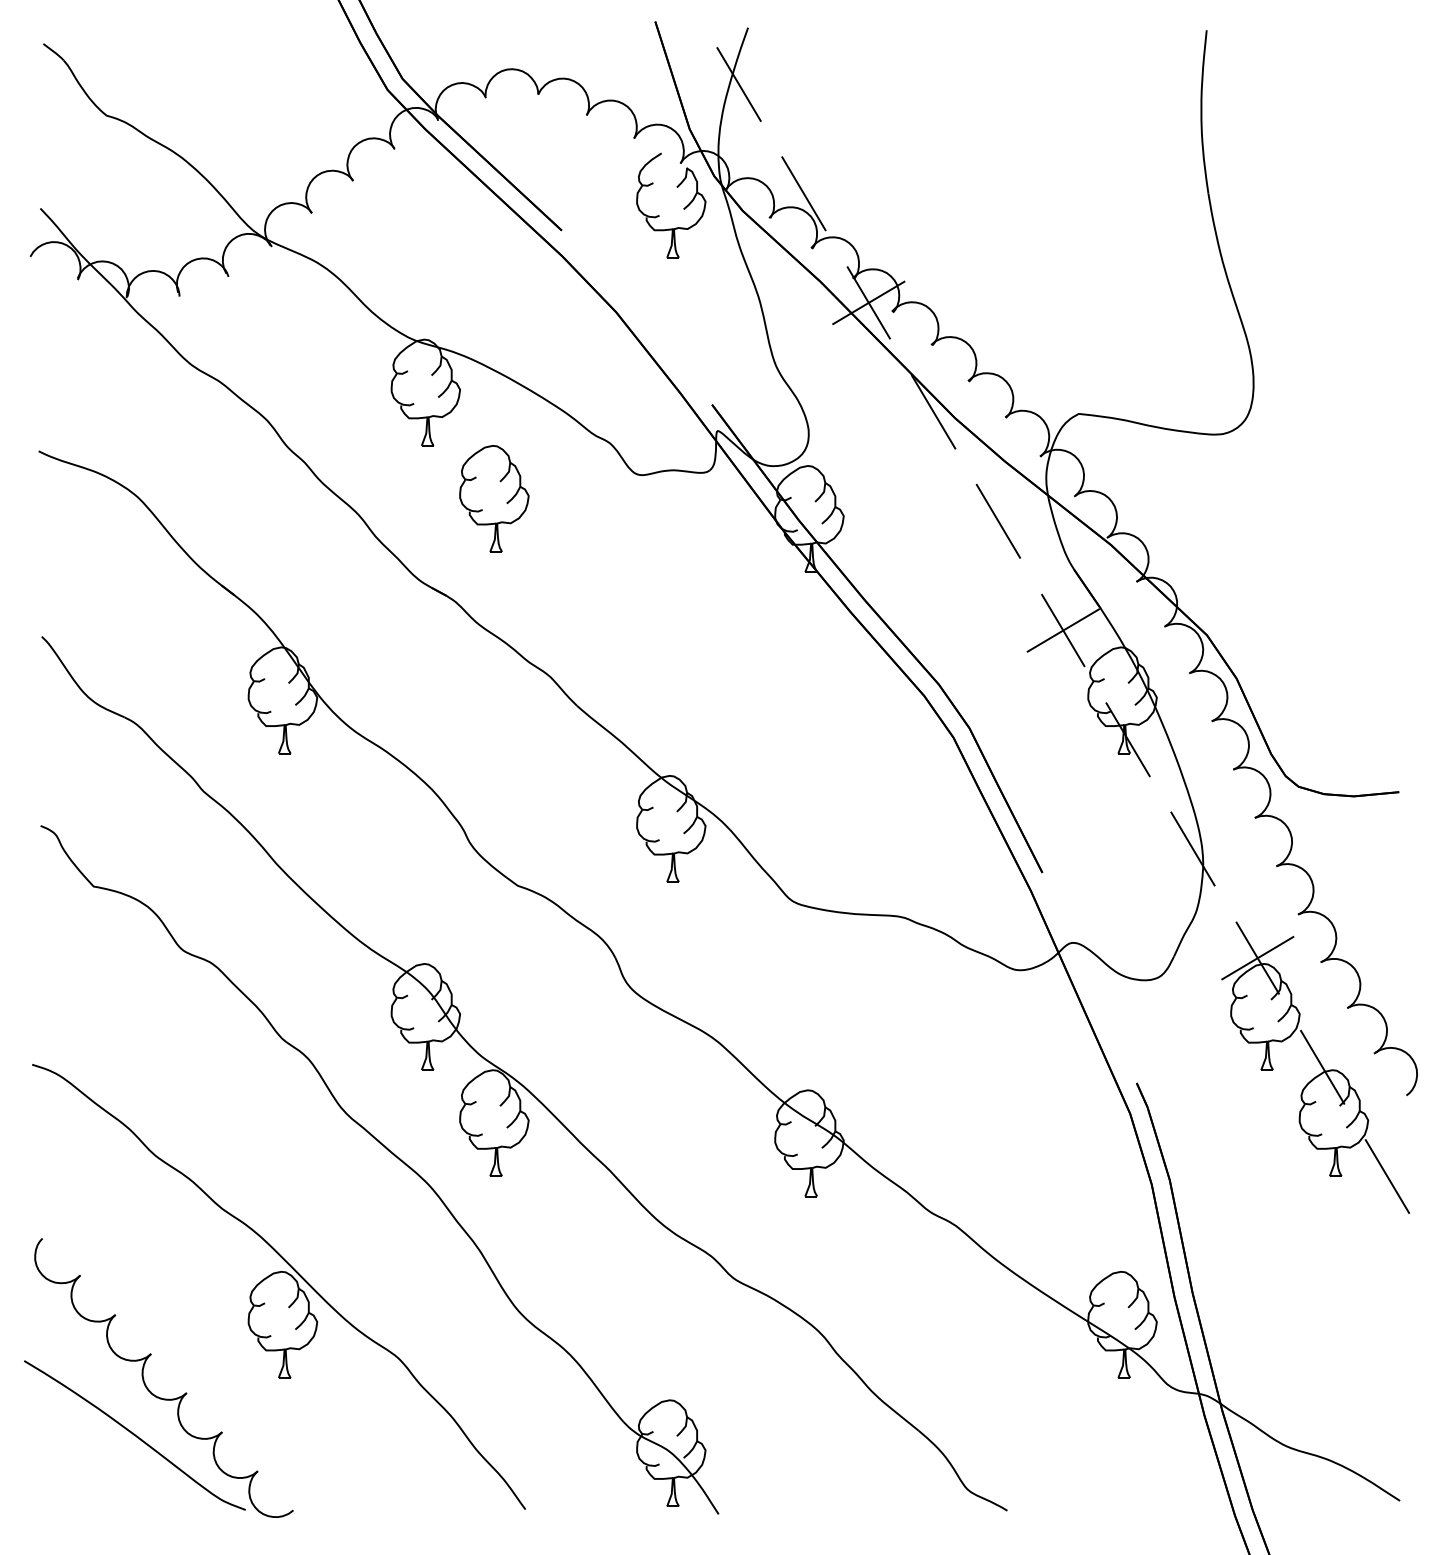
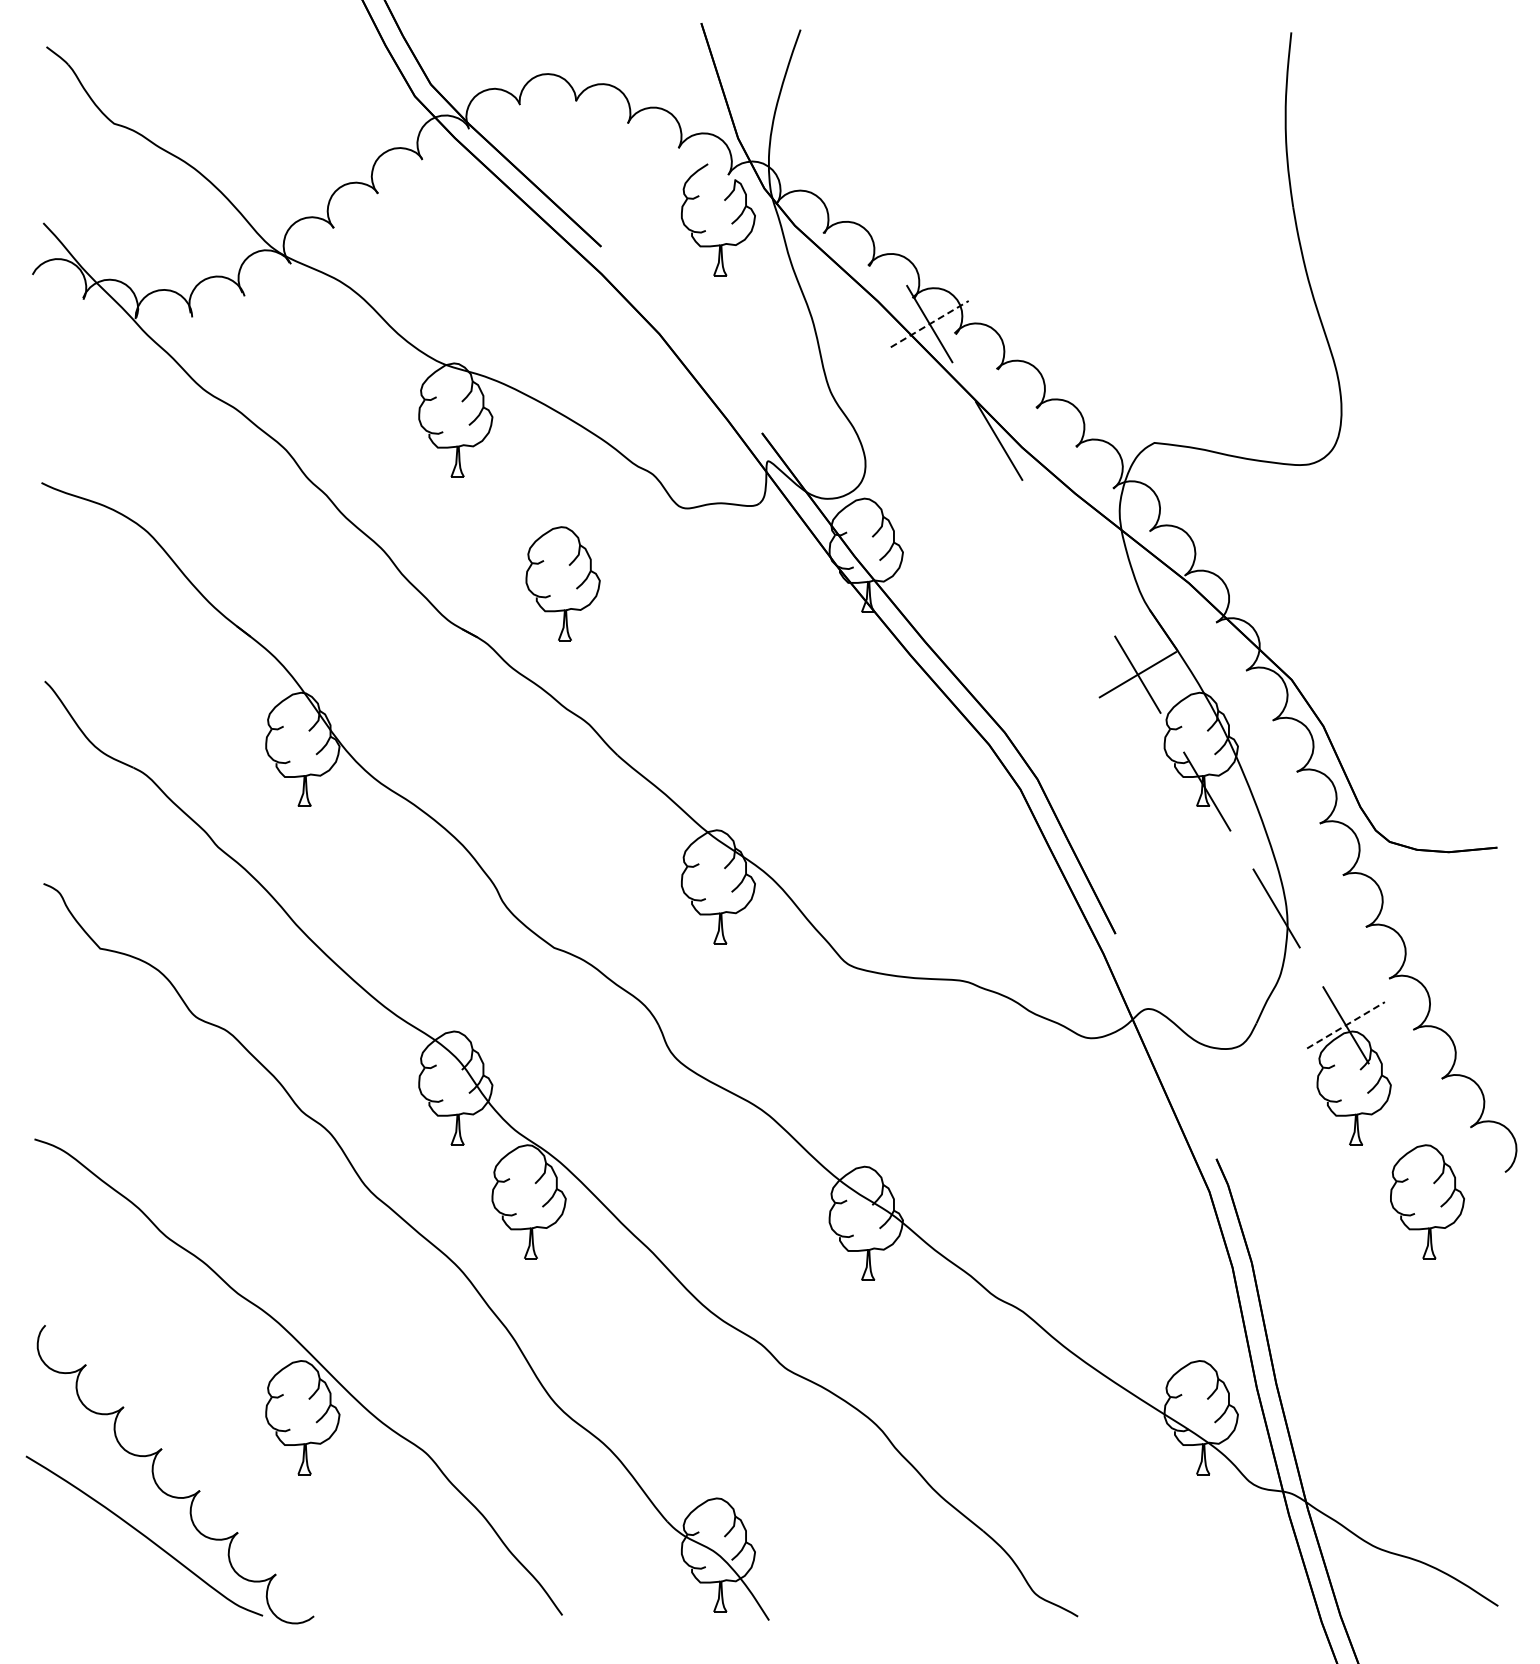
line: (738, 84) -> (790, 90), removed
line: (804, 193) -> (860, 207), removed
line: (868, 303) -> (929, 324), solid -> dashed
part: (493, 498) -> (562, 583), moved
line: (998, 520) -> (1068, 557), removed
line: (1257, 958) -> (1345, 1025), solid -> dashed
line: (1322, 1067) -> (1415, 1142), removed
line: (1387, 1176) -> (1484, 1258), removed

